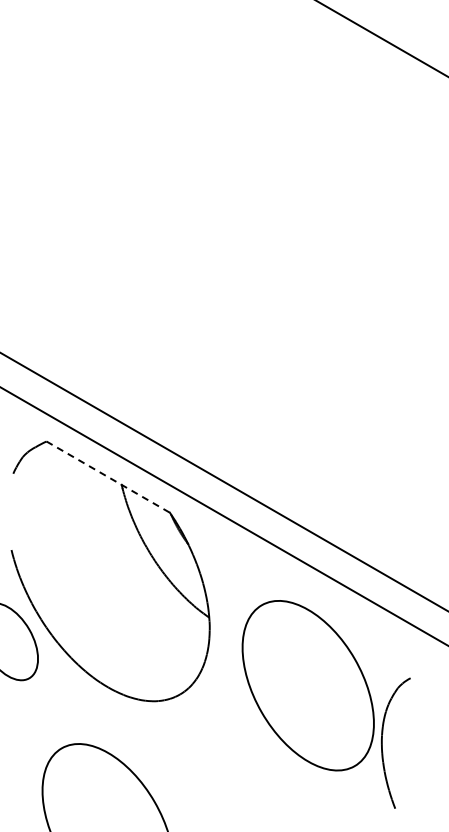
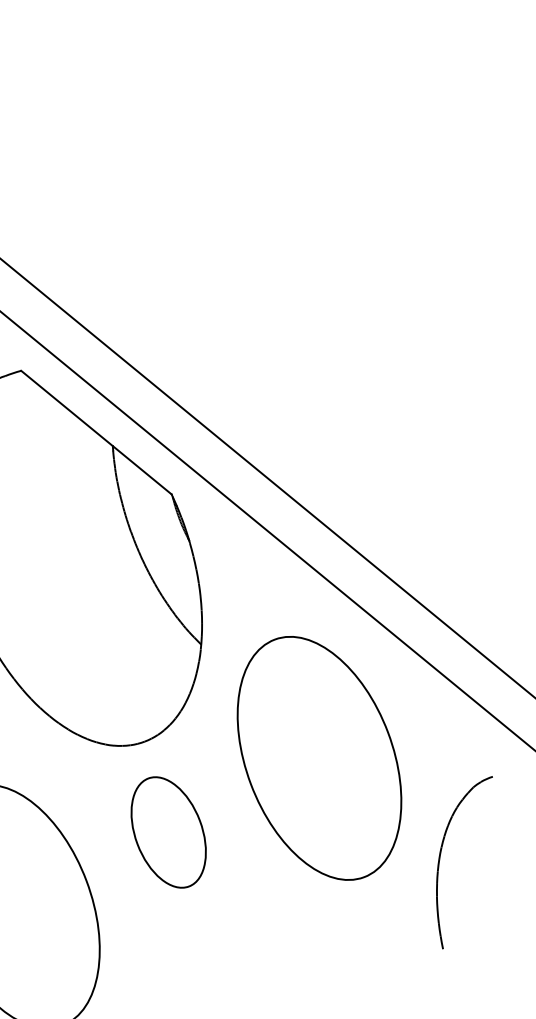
line: (108, 477) -> (96, 433), dashed -> solid
part: (382, 742) -> (440, 857), moved
part: (207, 756) -> (167, 831), added

